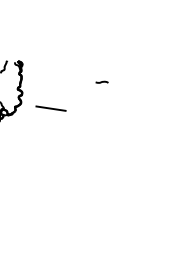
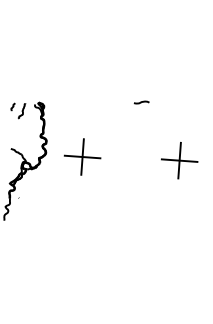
curve: (101, 82) -> (141, 102), moved
line: (50, 108) -> (82, 156), added
part: (130, 117) -> (179, 160), added

